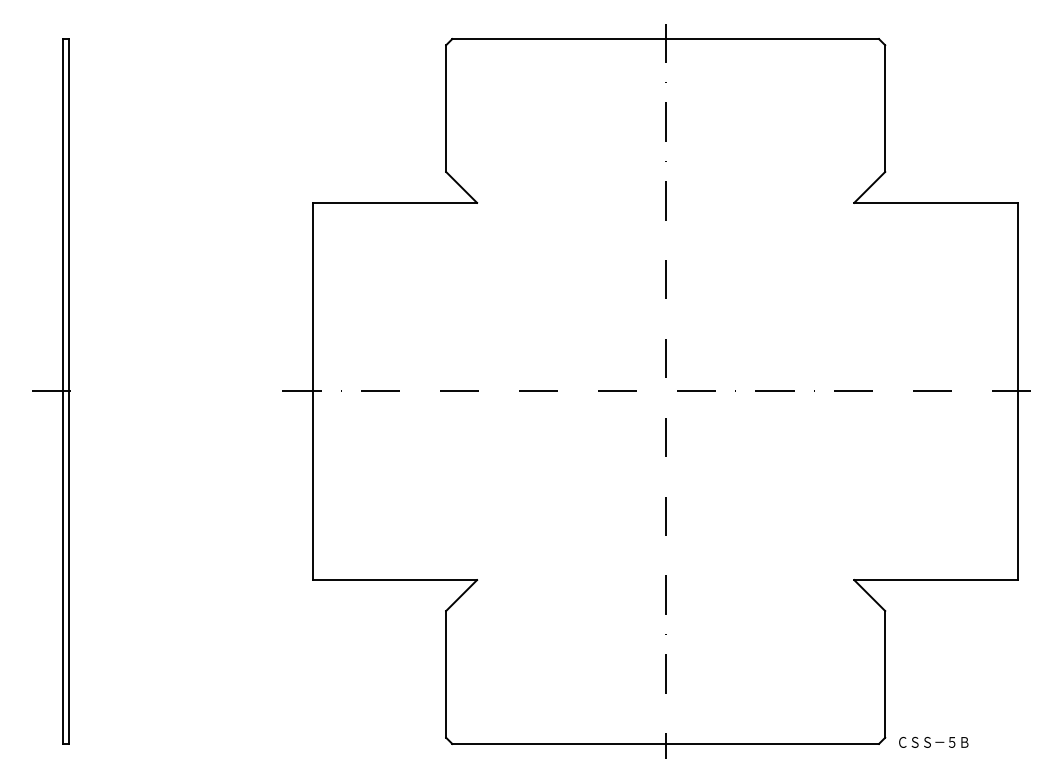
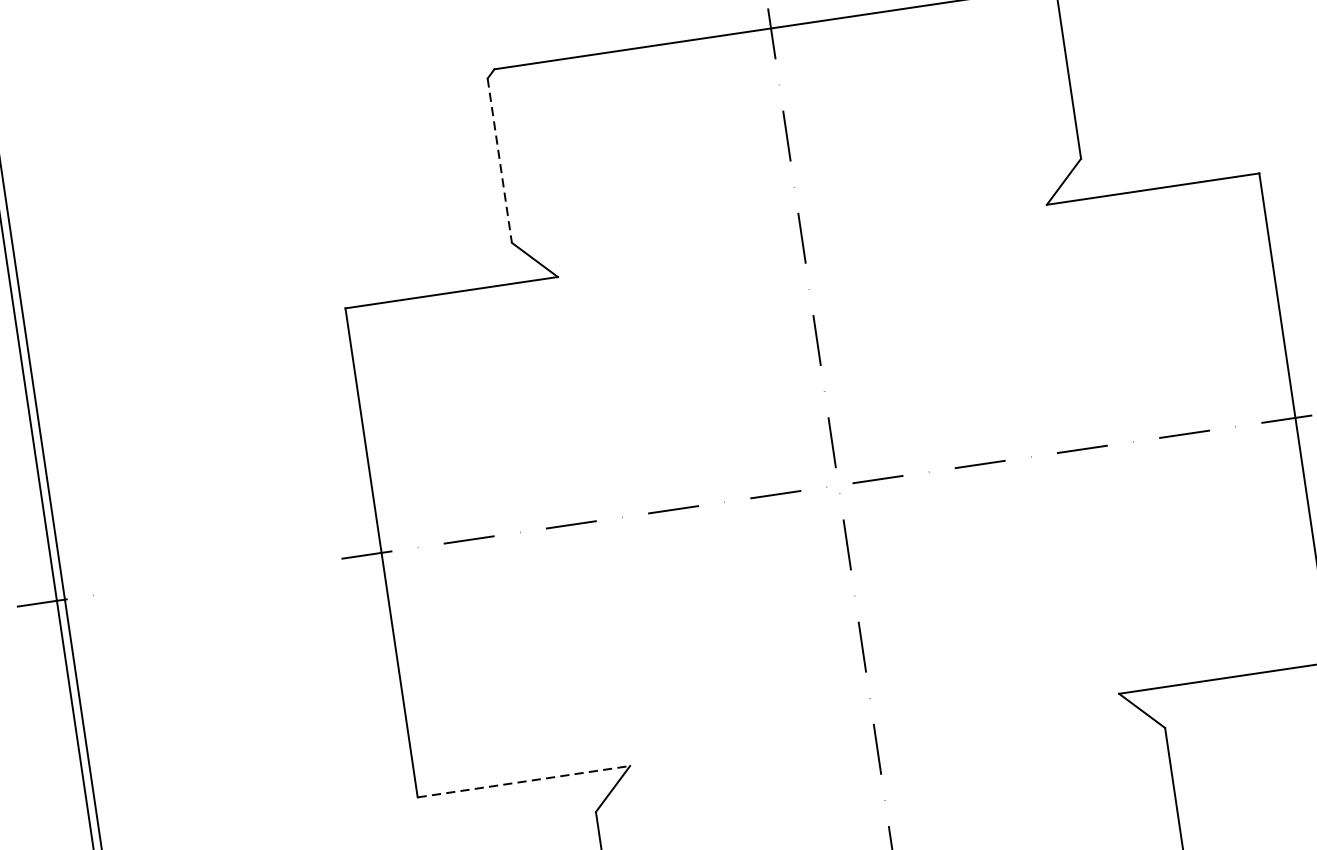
line: (446, 109) -> (500, 161), solid -> dashed
line: (395, 580) -> (524, 782), solid -> dashed

